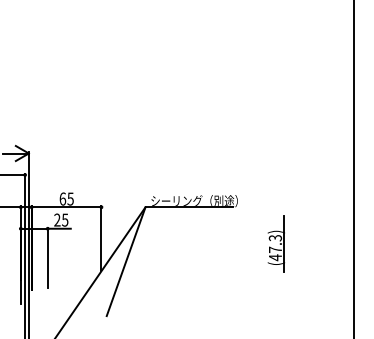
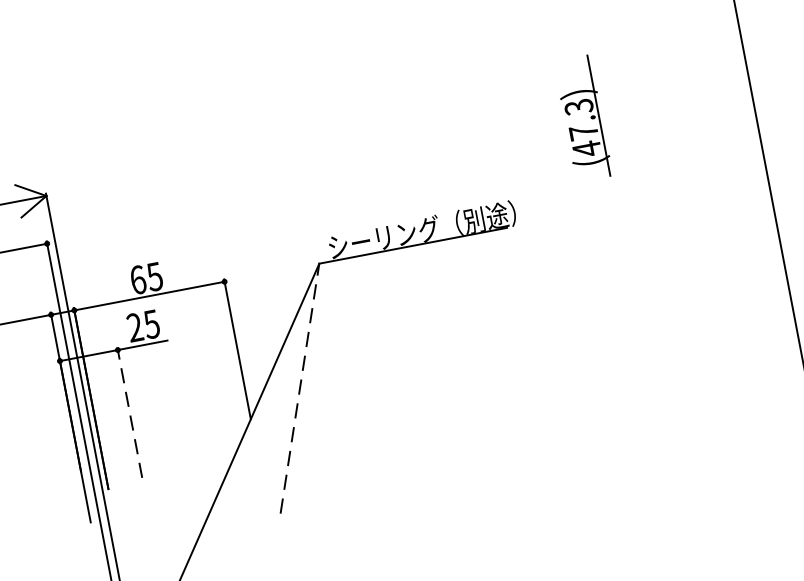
part: (275, 243) -> (581, 118), moved
line: (47, 257) -> (129, 411), solid -> dashed
line: (126, 261) -> (300, 388), solid -> dashed

